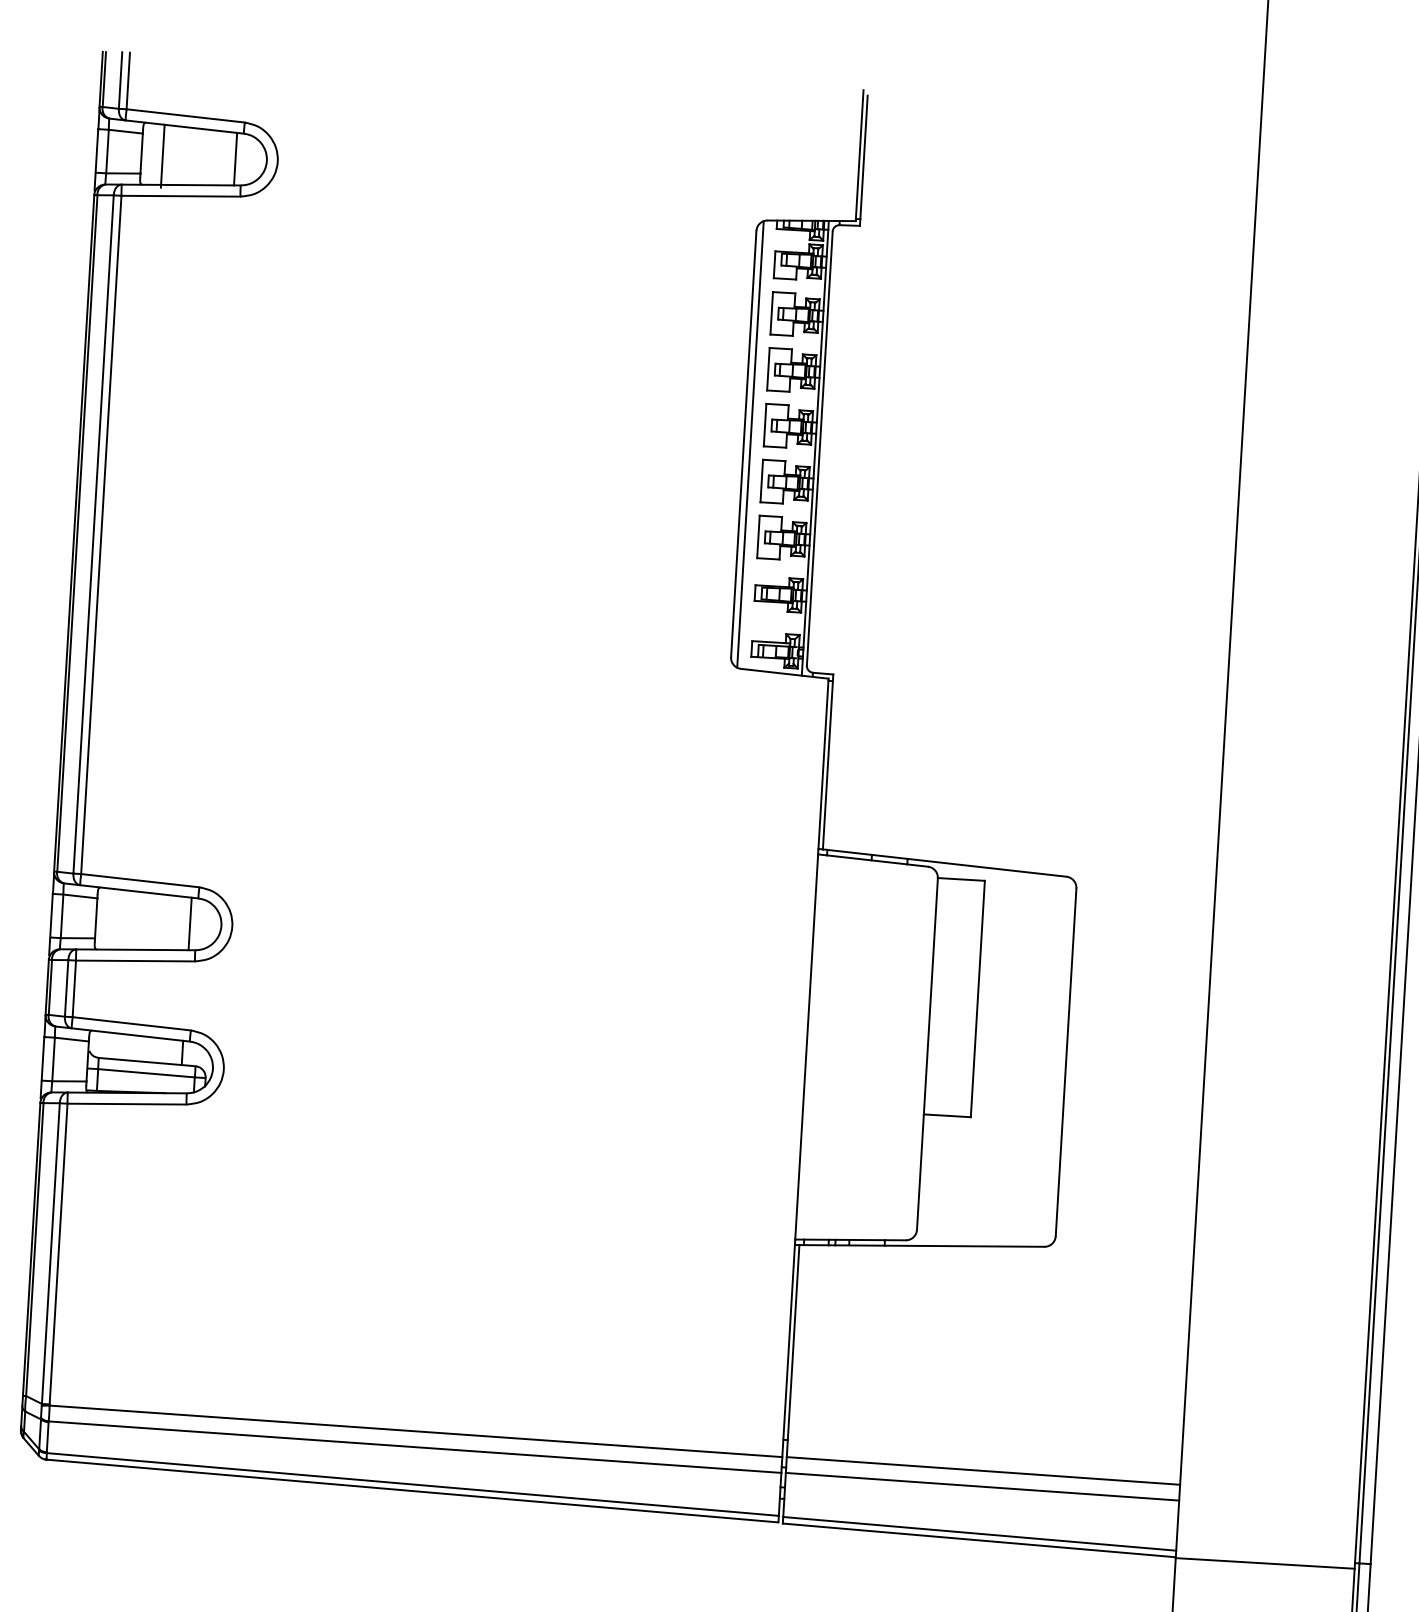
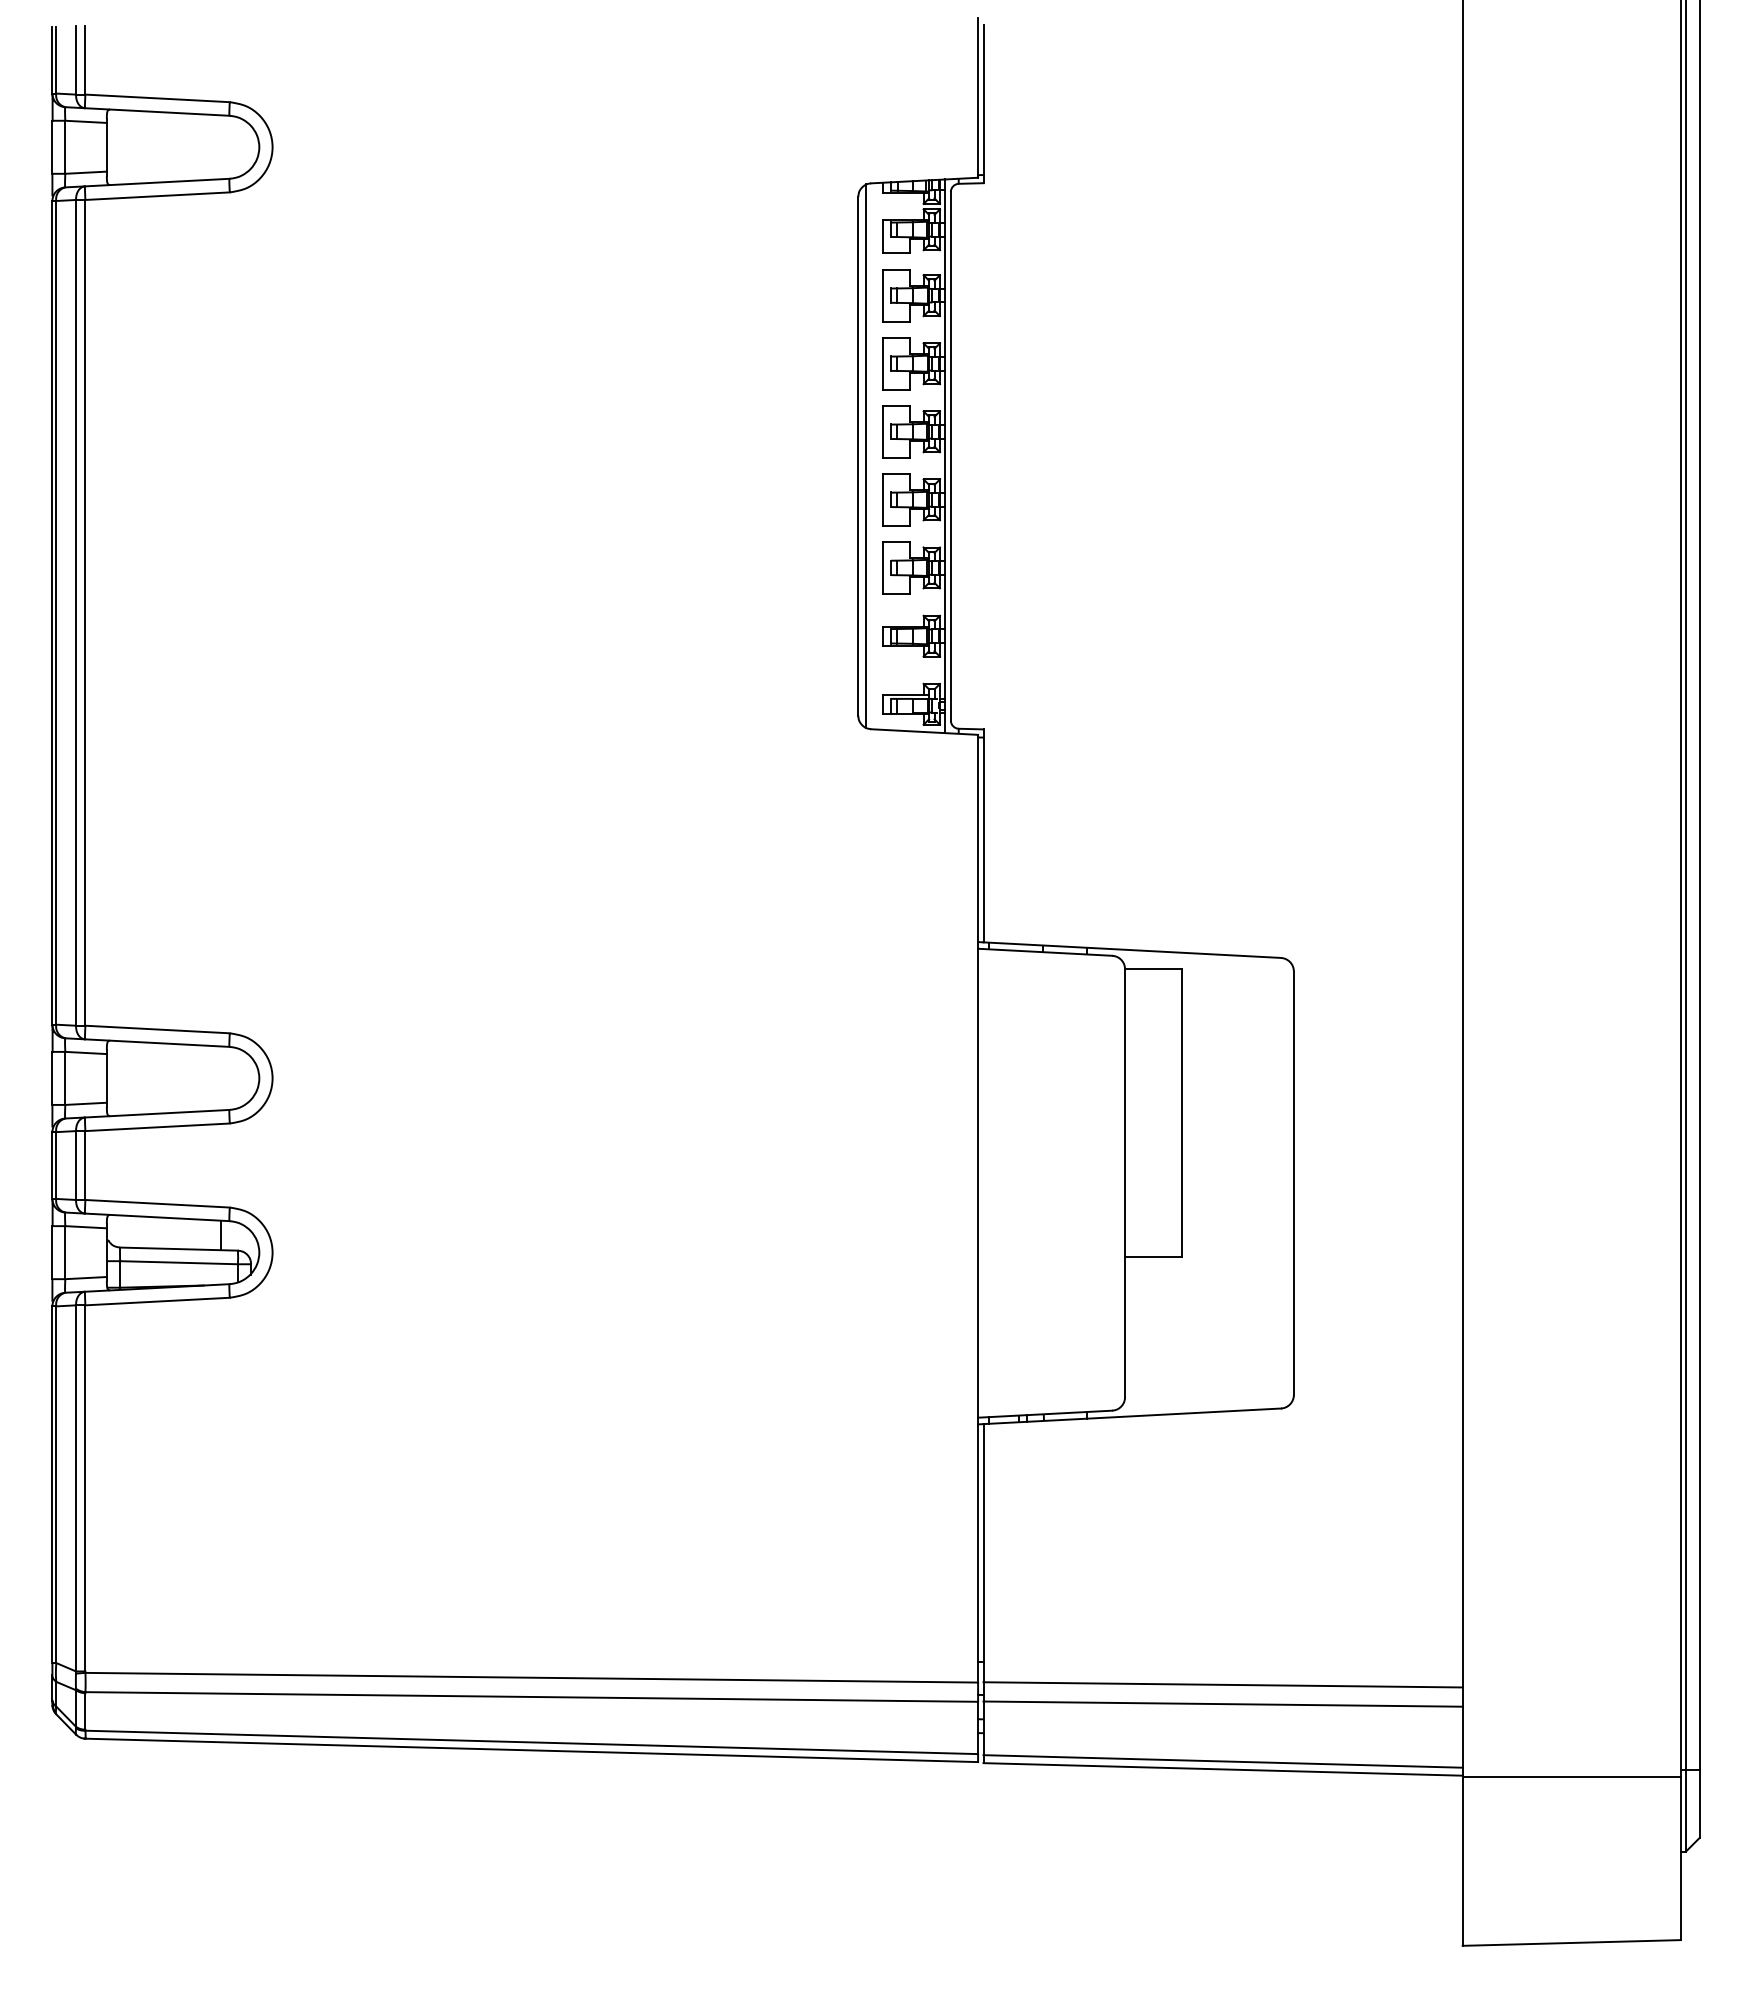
line: (162, 155) -> (132, 148), removed
line: (235, 159) -> (221, 147), removed
line: (190, 924) -> (221, 1078), removed

